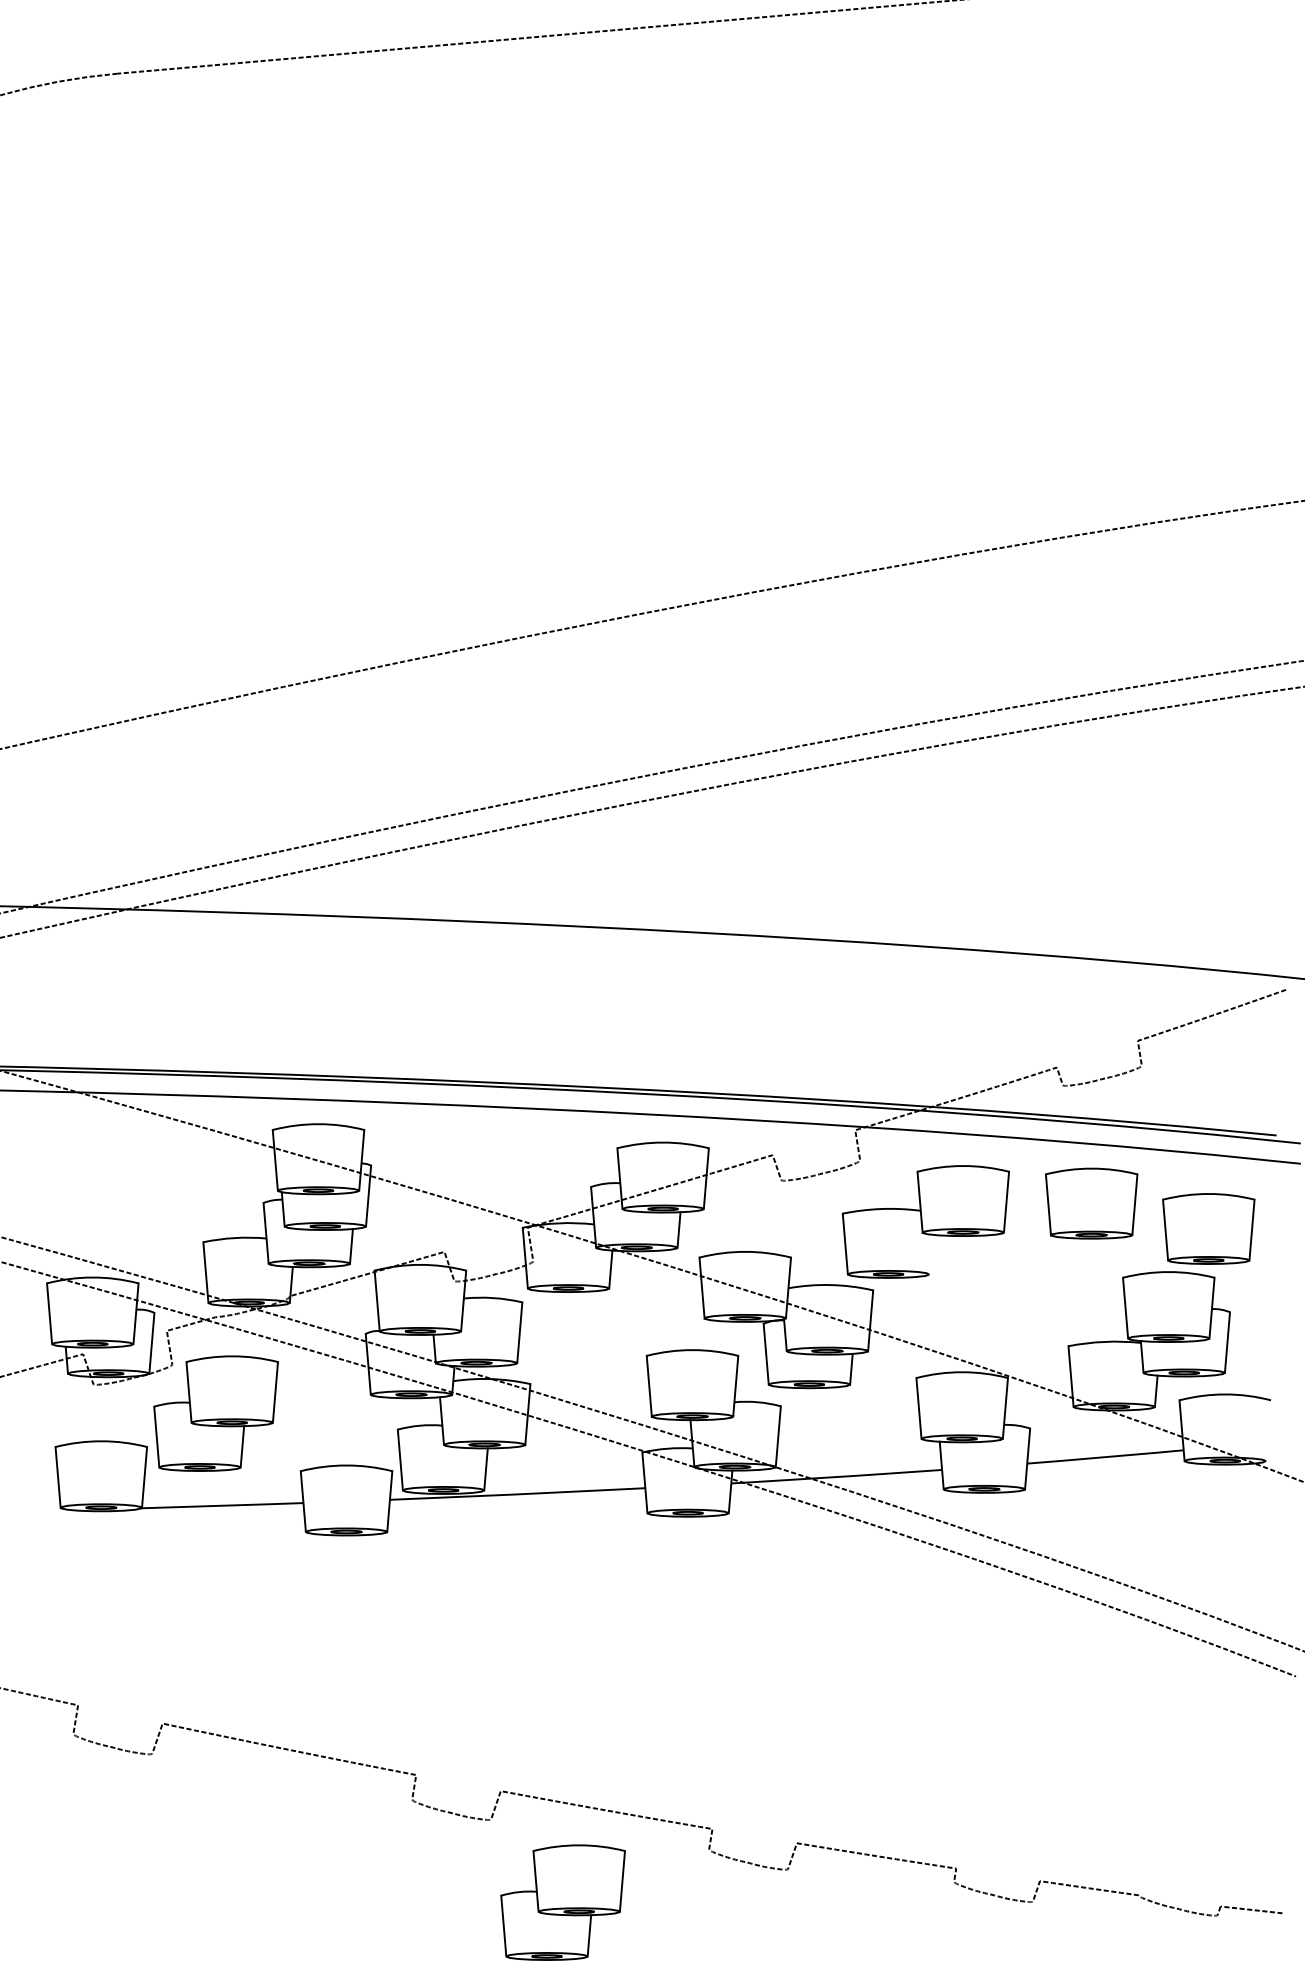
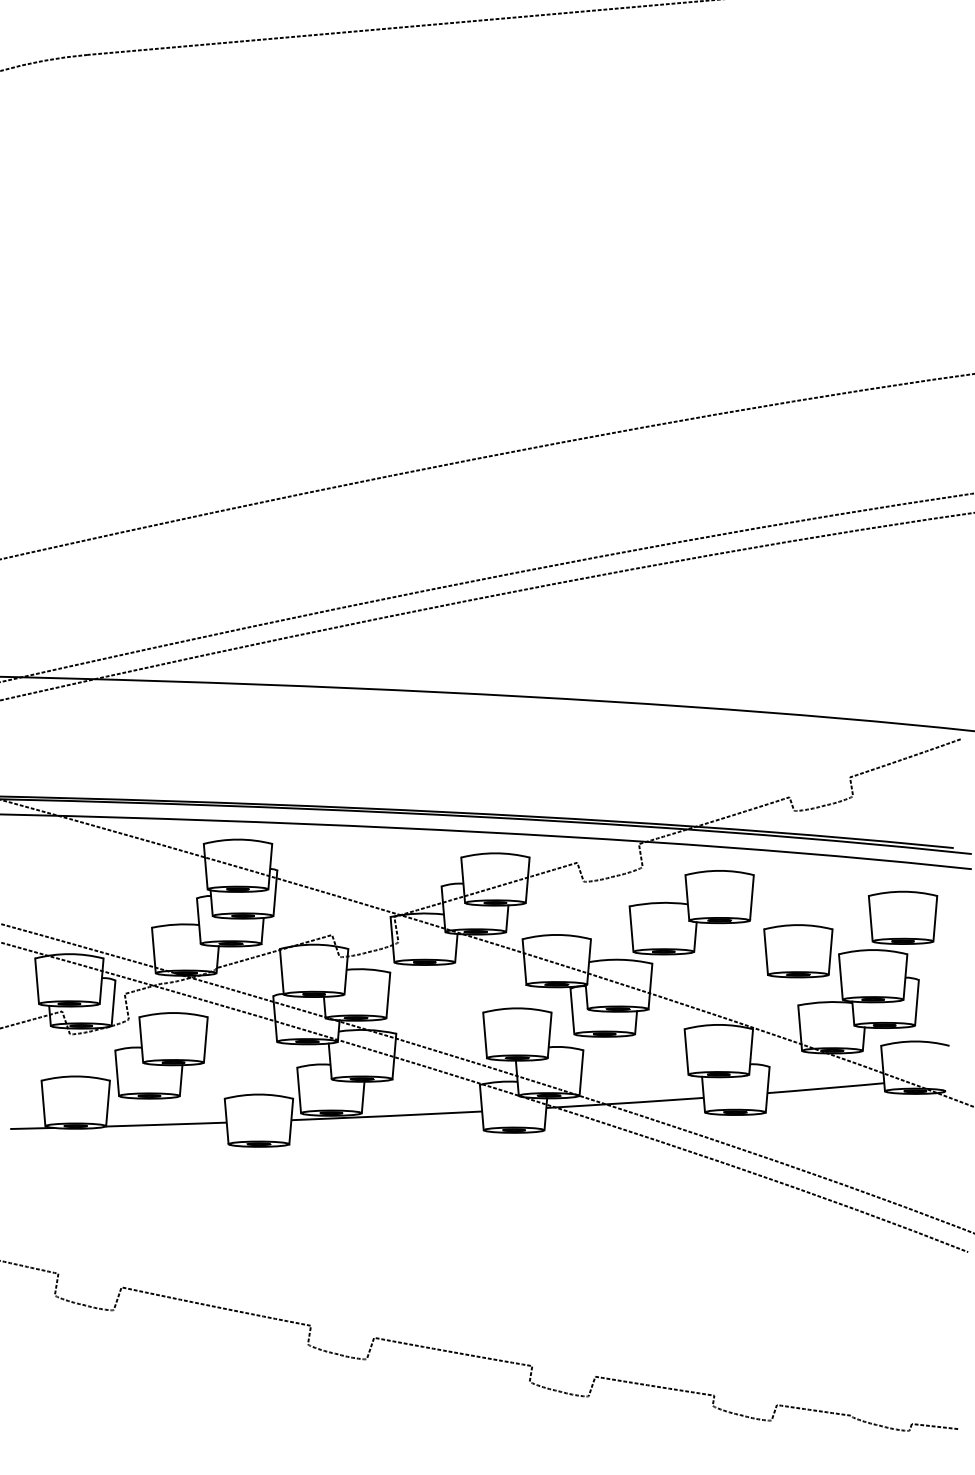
part: (1091, 1203) -> (798, 951), moved
line: (930, 1254) -> (695, 936), added
line: (42, 1510) -> (31, 1128), added
part: (562, 1902) -> (420, 1421), removed

